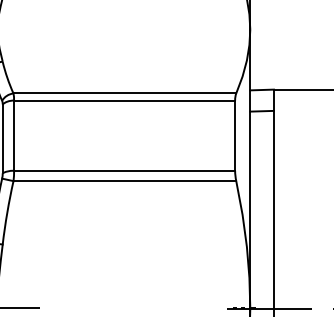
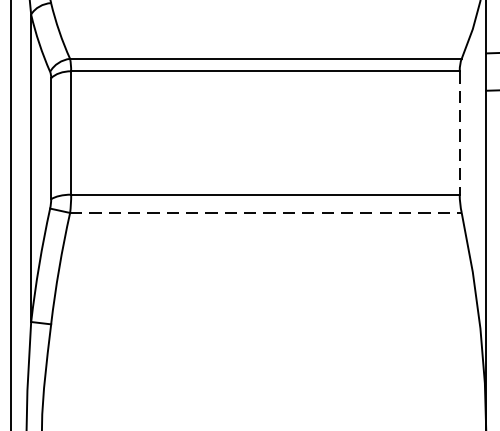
line: (235, 136) -> (460, 134), solid -> dashed
line: (125, 181) -> (266, 213), solid -> dashed

